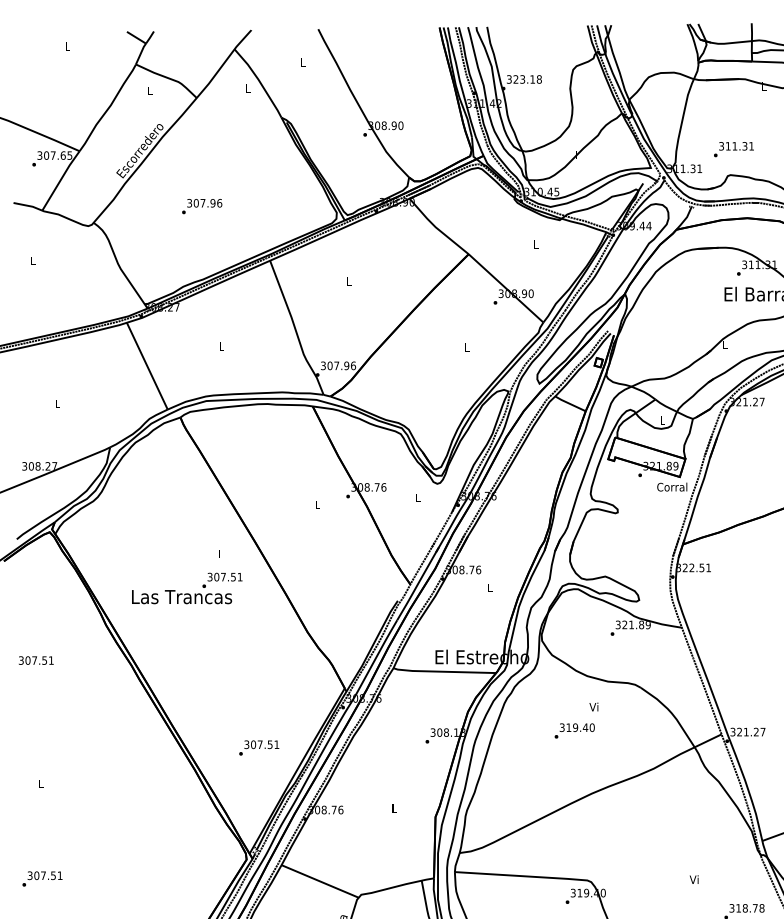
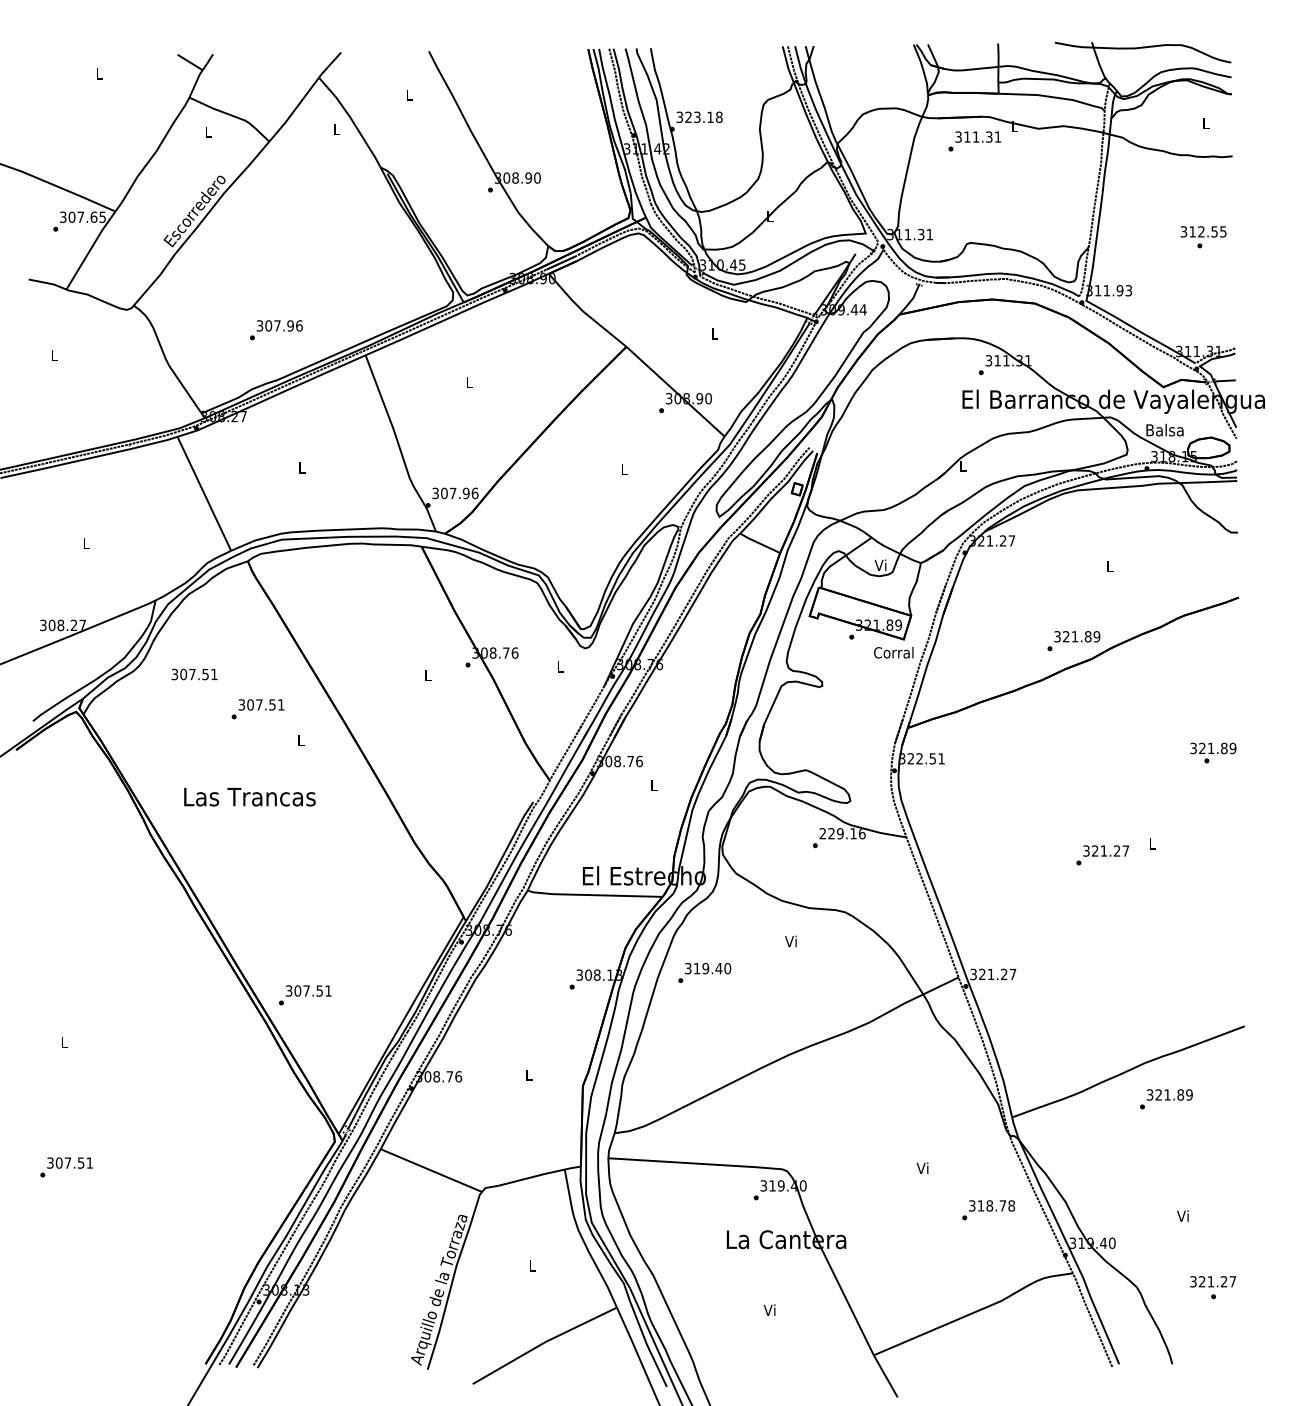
text: (733, 149) -> (974, 141), moved
text: (202, 206) -> (276, 330), moved
text: (662, 419) -> (880, 564), L -> Vi
text: (222, 580) -> (257, 709), moved
text: (633, 624) -> (842, 833), 321.89 -> 229.16
text: (36, 660) -> (194, 674), moved
text: (574, 730) -> (704, 972), moved
text: (259, 748) -> (305, 995), moved

